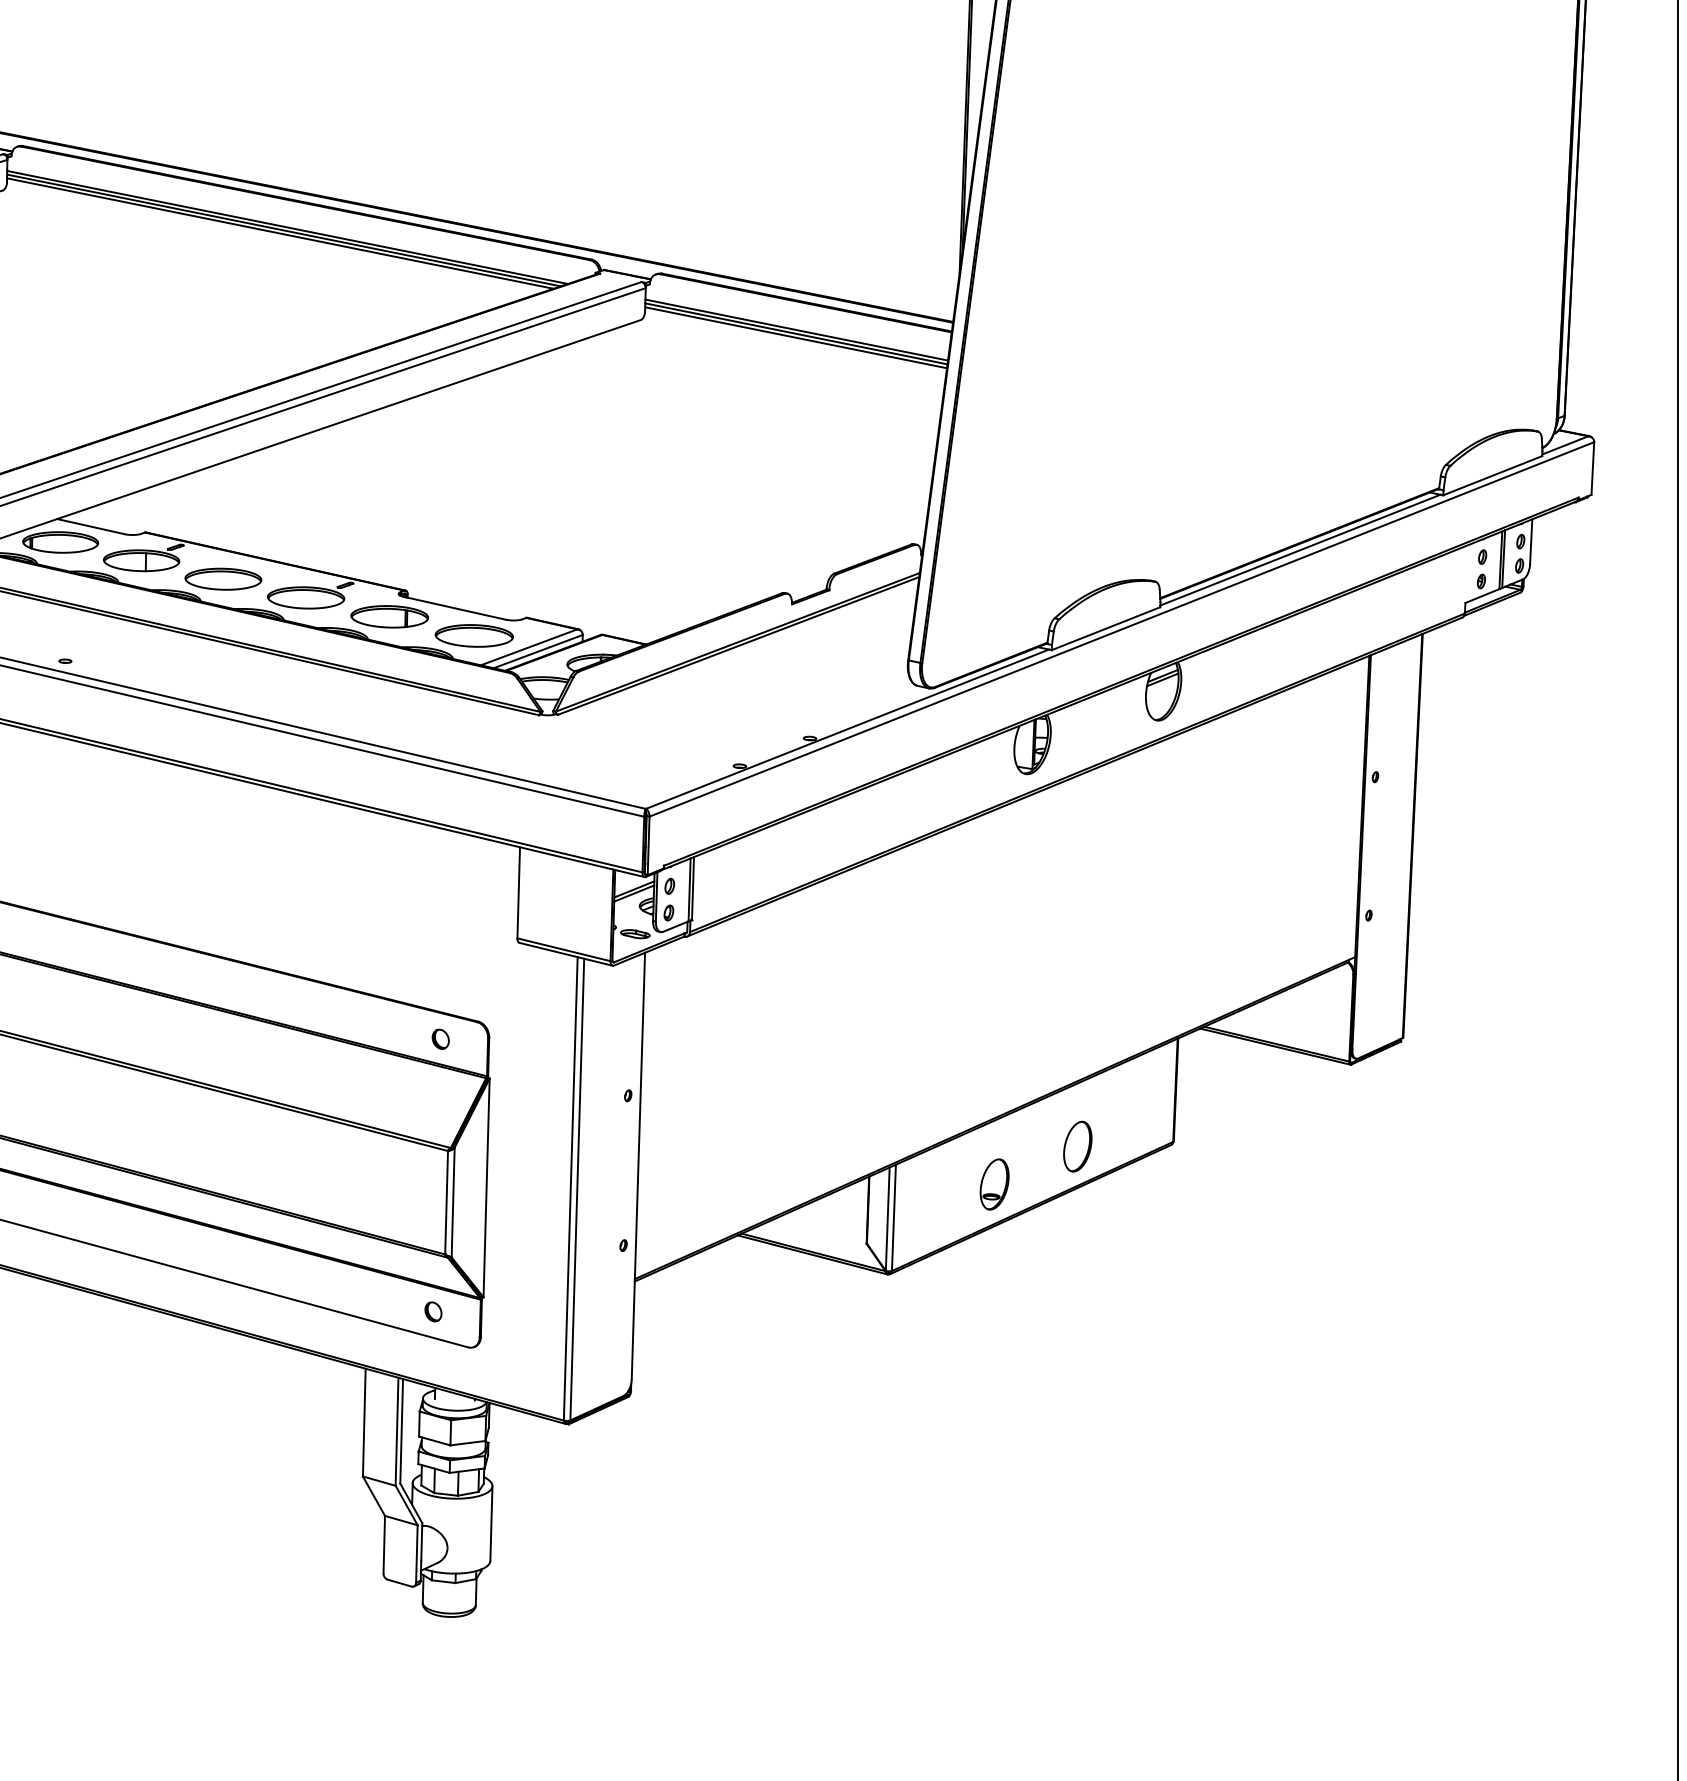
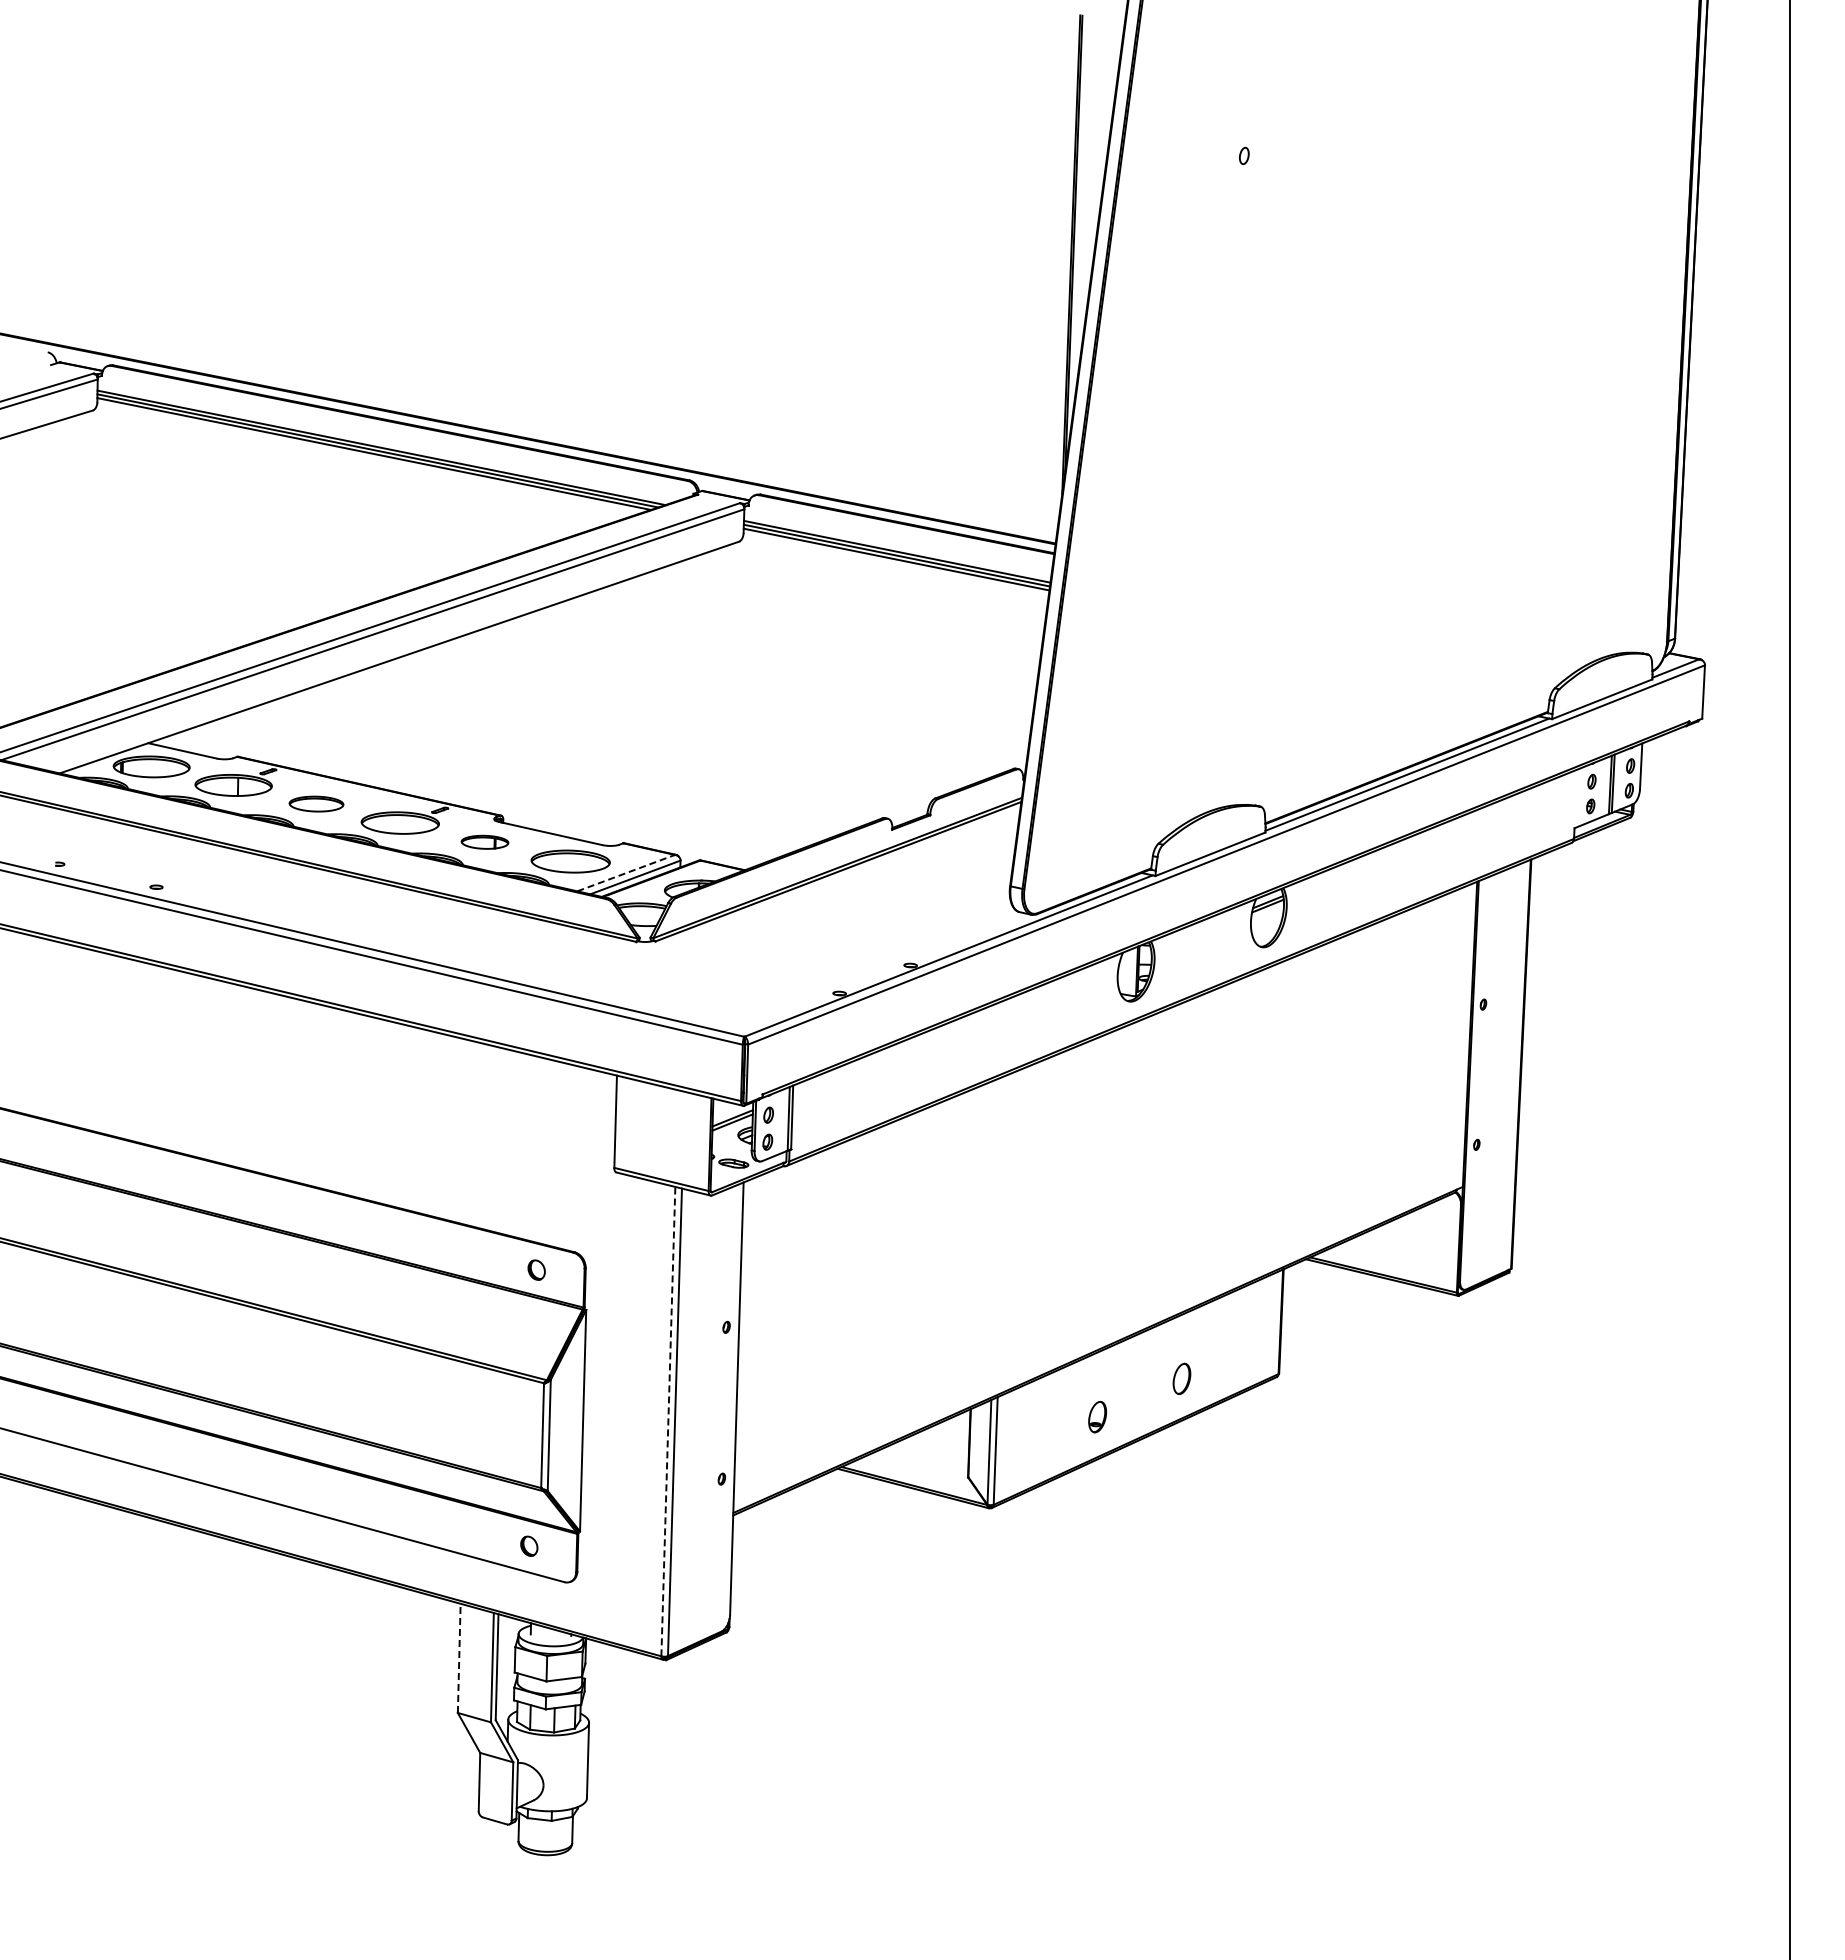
part: (223, 578) -> (316, 803), size x0.7
part: (389, 617) -> (484, 842), size x0.6
line: (529, 646) -> (626, 872), solid -> dashed
part: (1077, 1146) -> (1181, 1378), size x0.6
part: (994, 1183) -> (1097, 1416), size x0.6
line: (570, 1188) -> (668, 1421), solid -> dashed
line: (364, 1422) -> (459, 1658), solid -> dashed

